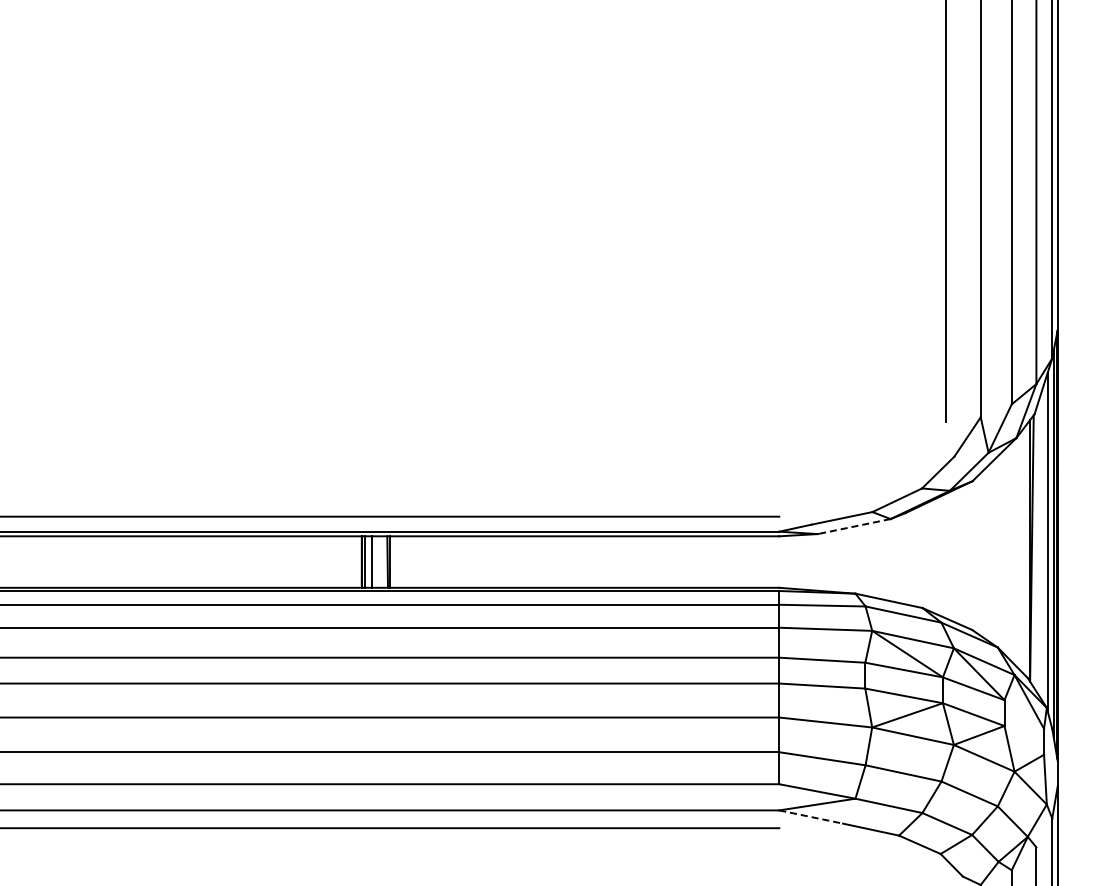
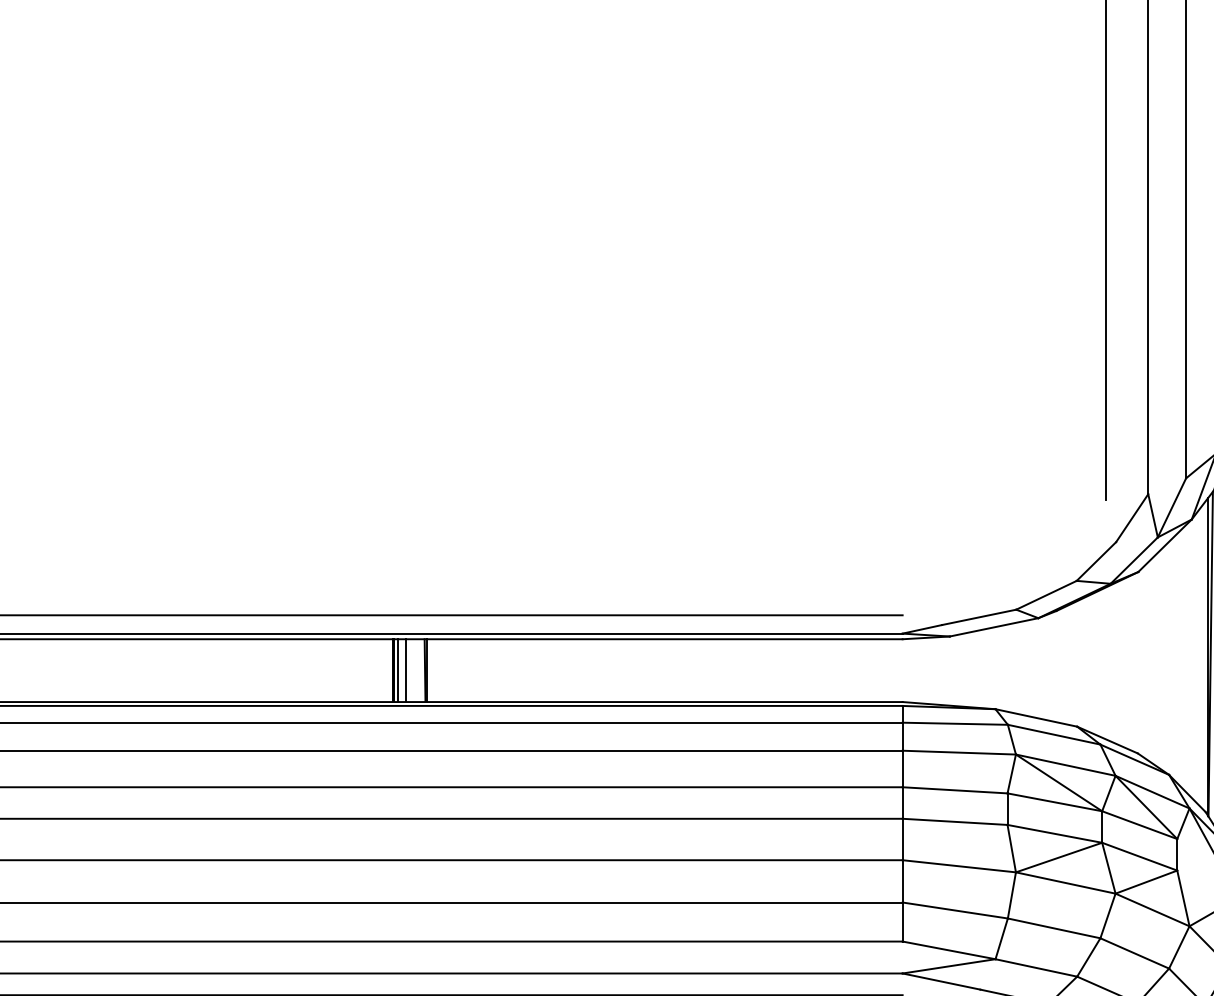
line: (853, 526) -> (993, 627), dashed -> solid
line: (811, 817) -> (941, 982), dashed -> solid

